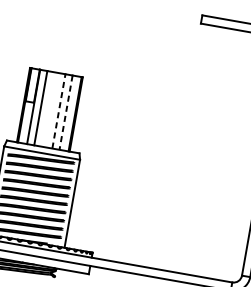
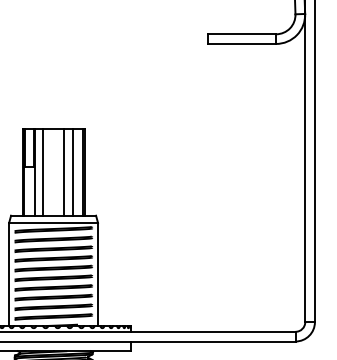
line: (59, 111) -> (64, 172), dashed -> solid
line: (65, 112) -> (72, 172), dashed -> solid

